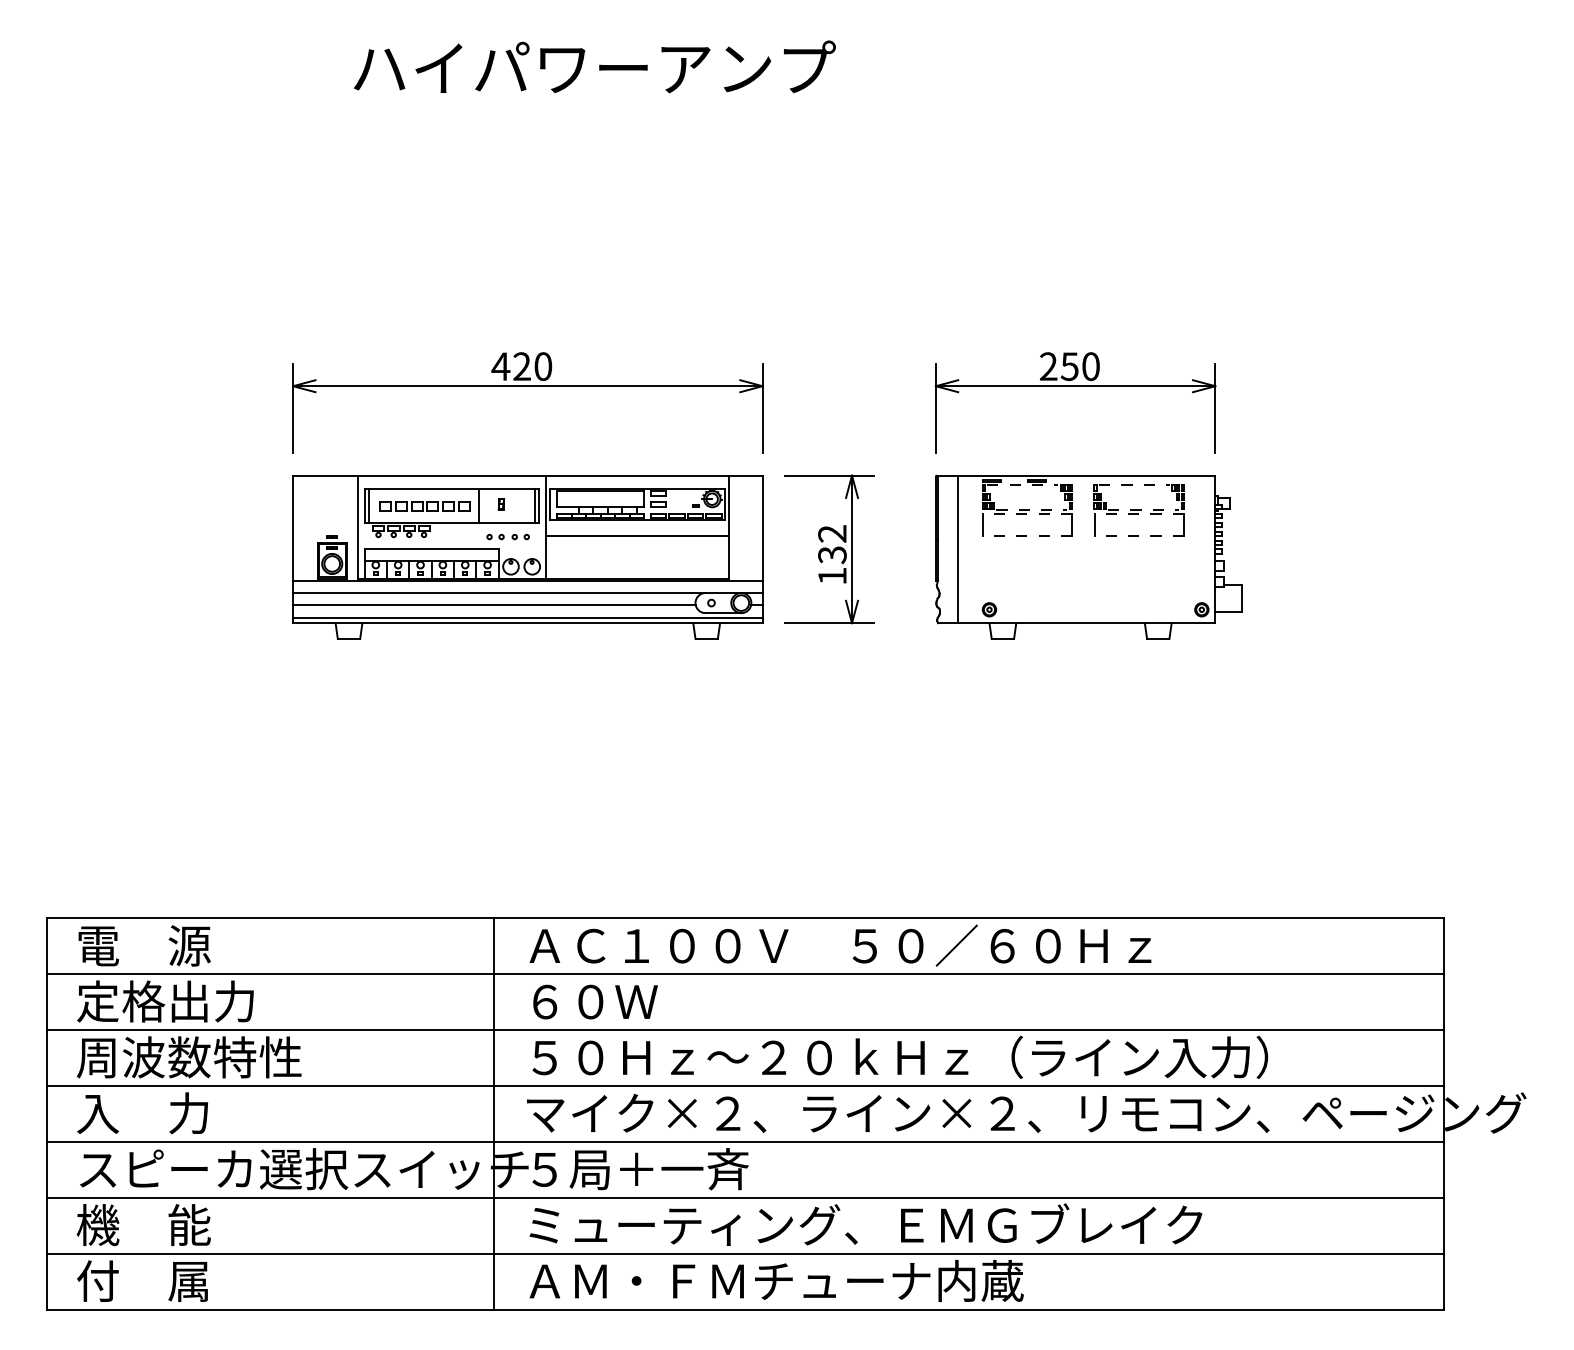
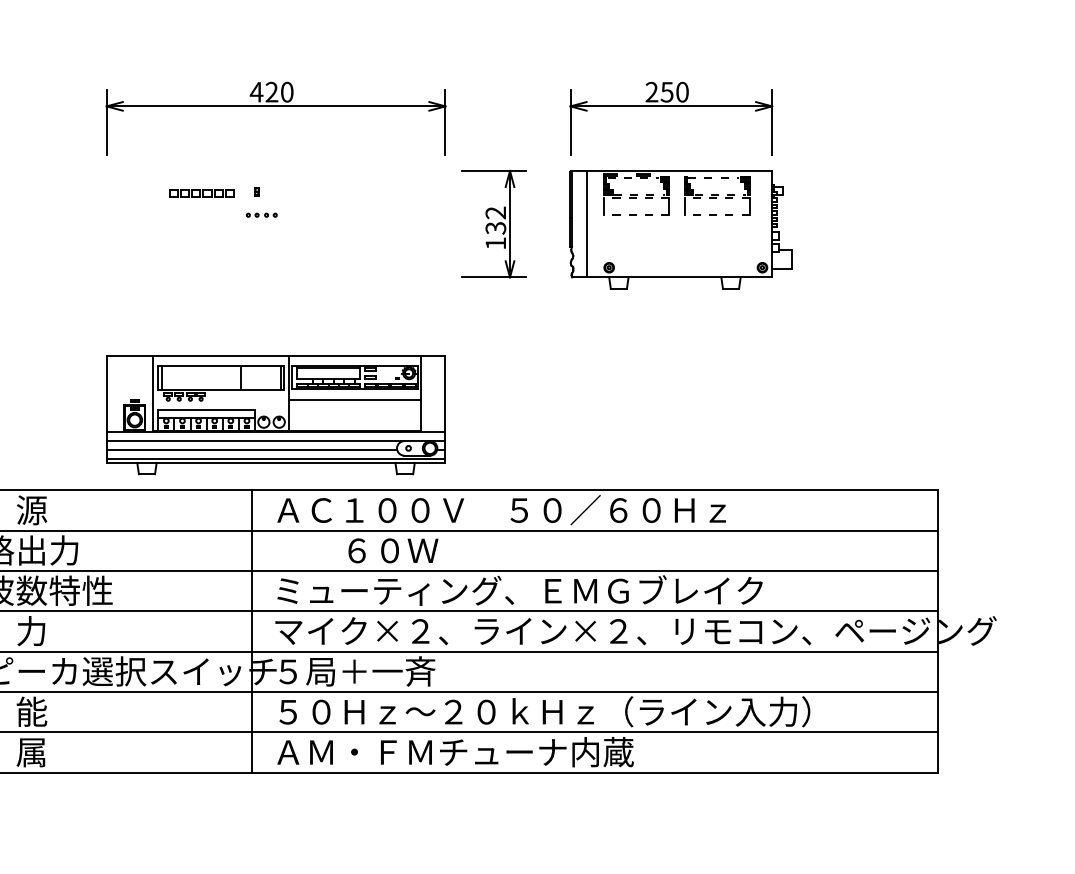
part: (527, 557) -> (275, 415), moved
text: (595, 1001) -> (393, 550), moved
text: (898, 1056) -> (543, 590), ５０Ｈｚ～２０ｋＨｚ（ライン入力） -> ミューティング、ＥＭＧブレイク
text: (898, 1224) -> (543, 711), ミューティング、ＥＭＧブレイク -> ５０Ｈｚ～２０ｋＨｚ（ライン入力）

